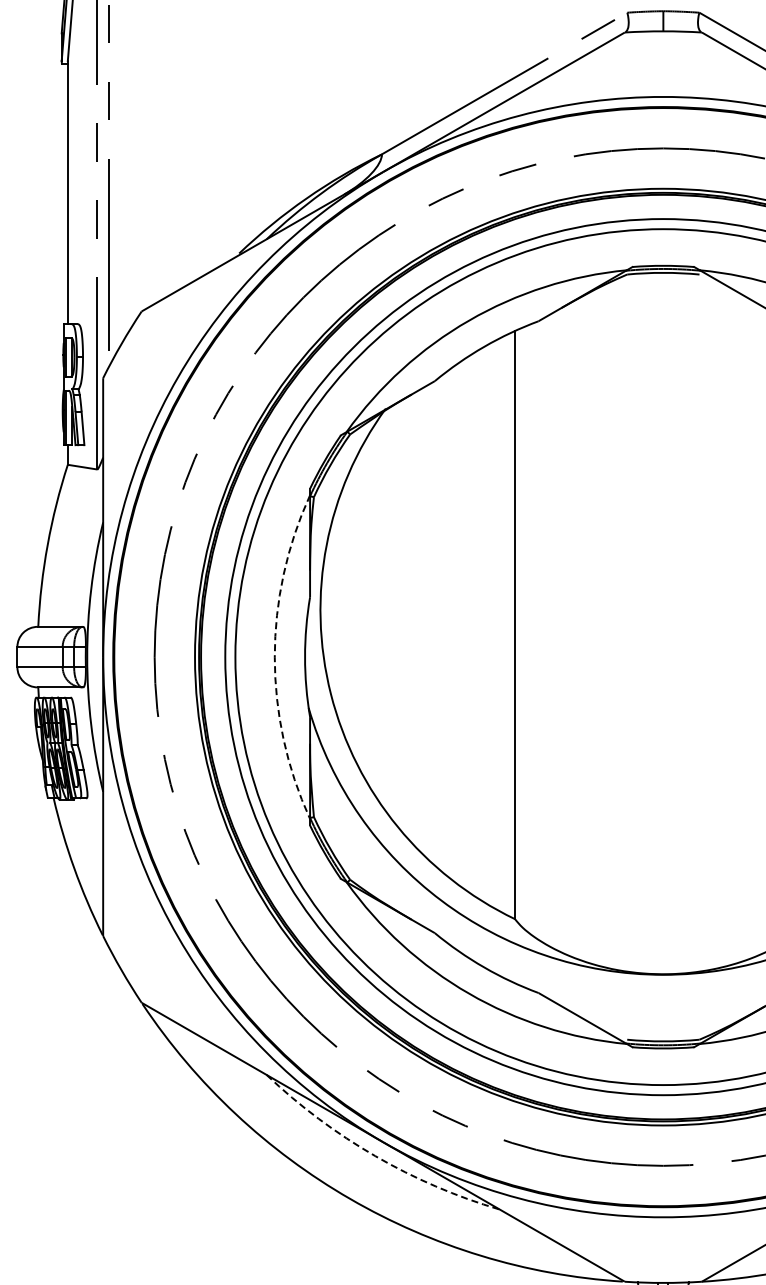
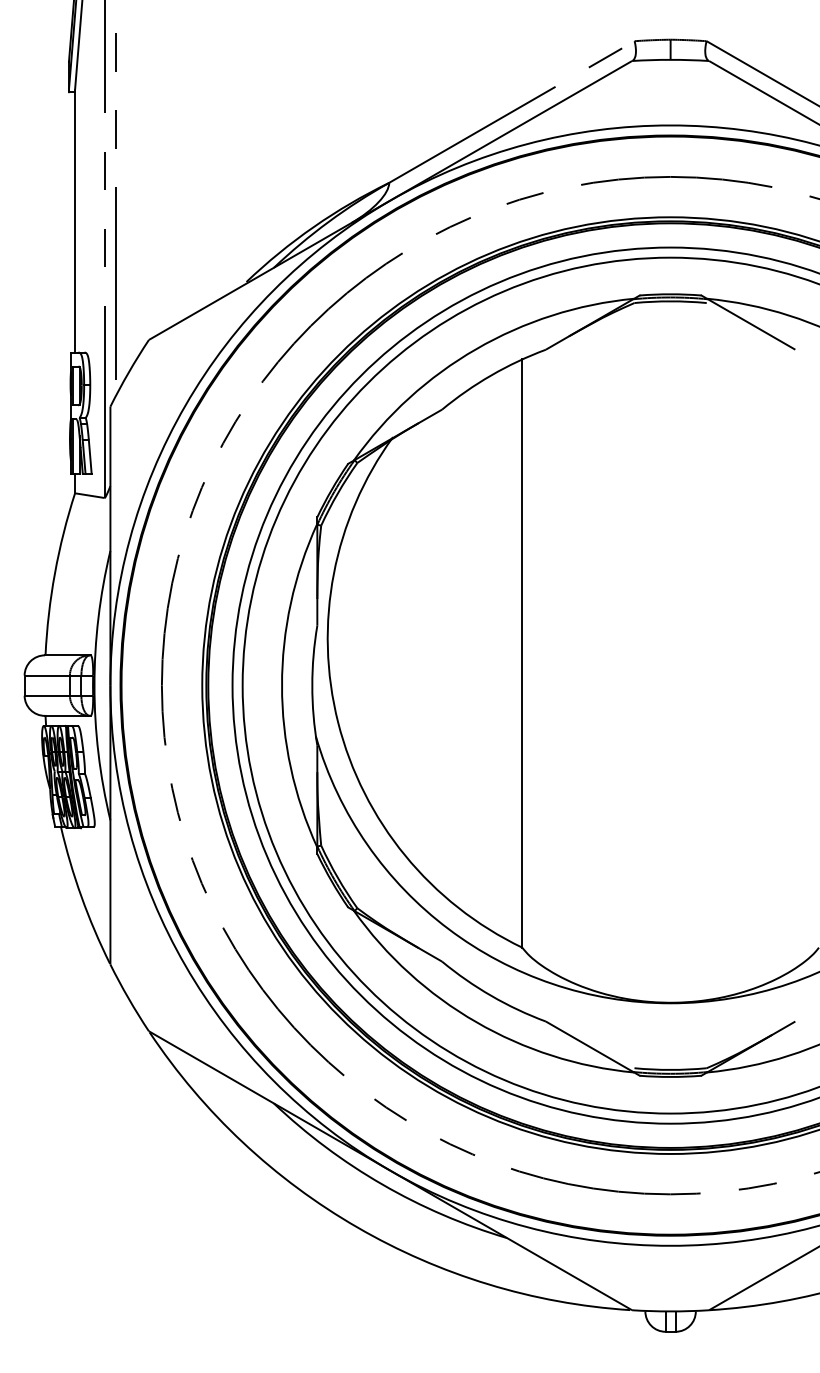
arc: (275, 657) -> (282, 685), dashed -> solid
arc: (375, 1156) -> (382, 1184), dashed -> solid

